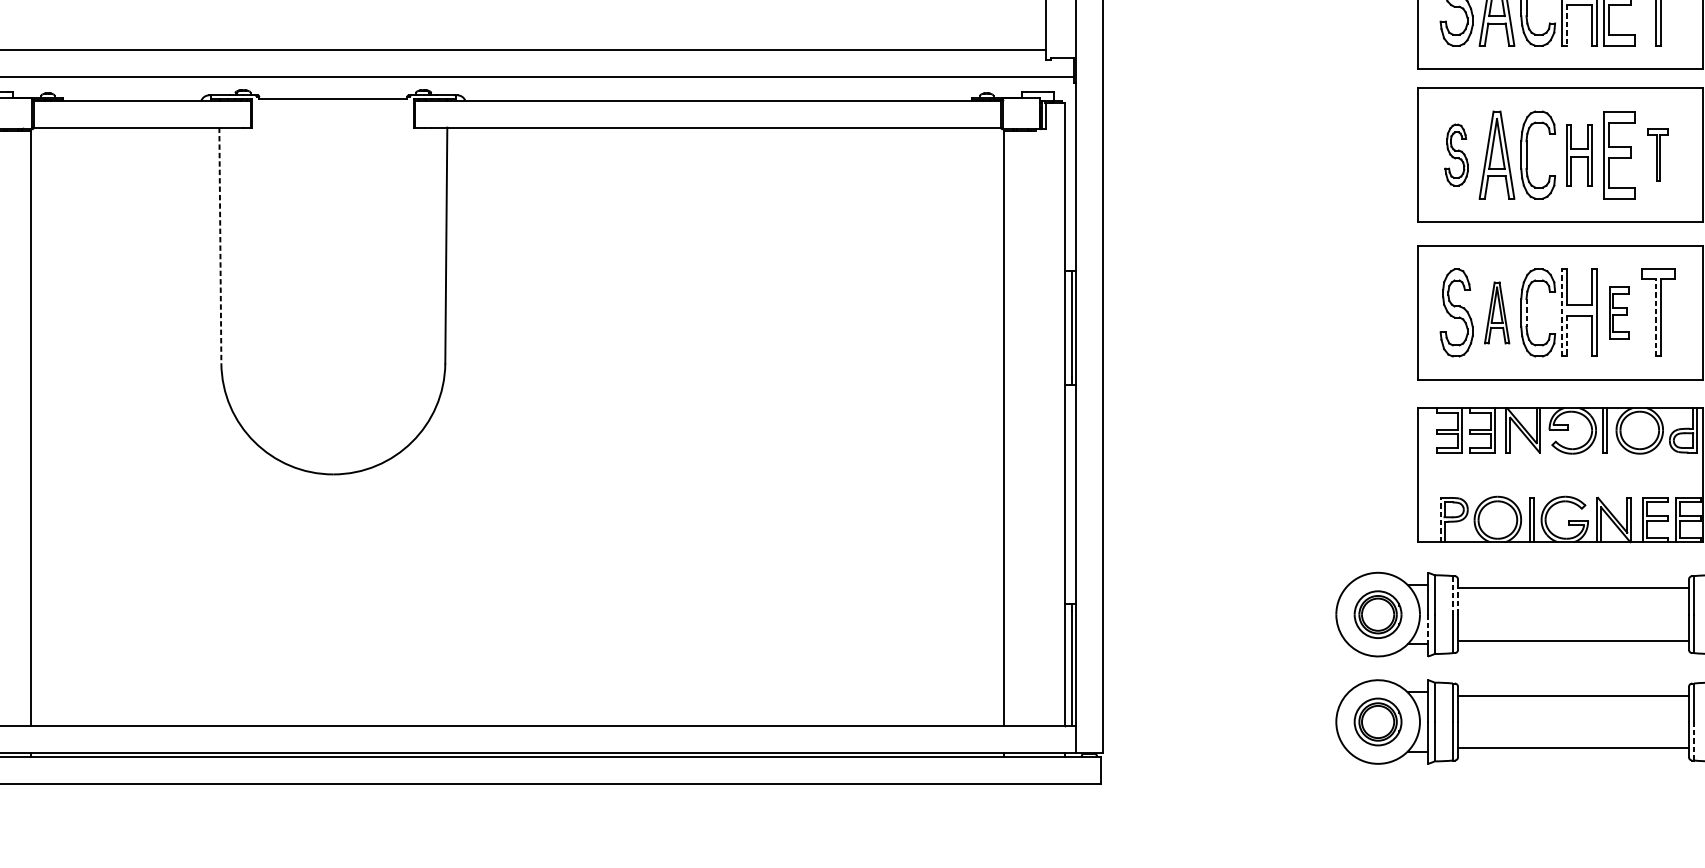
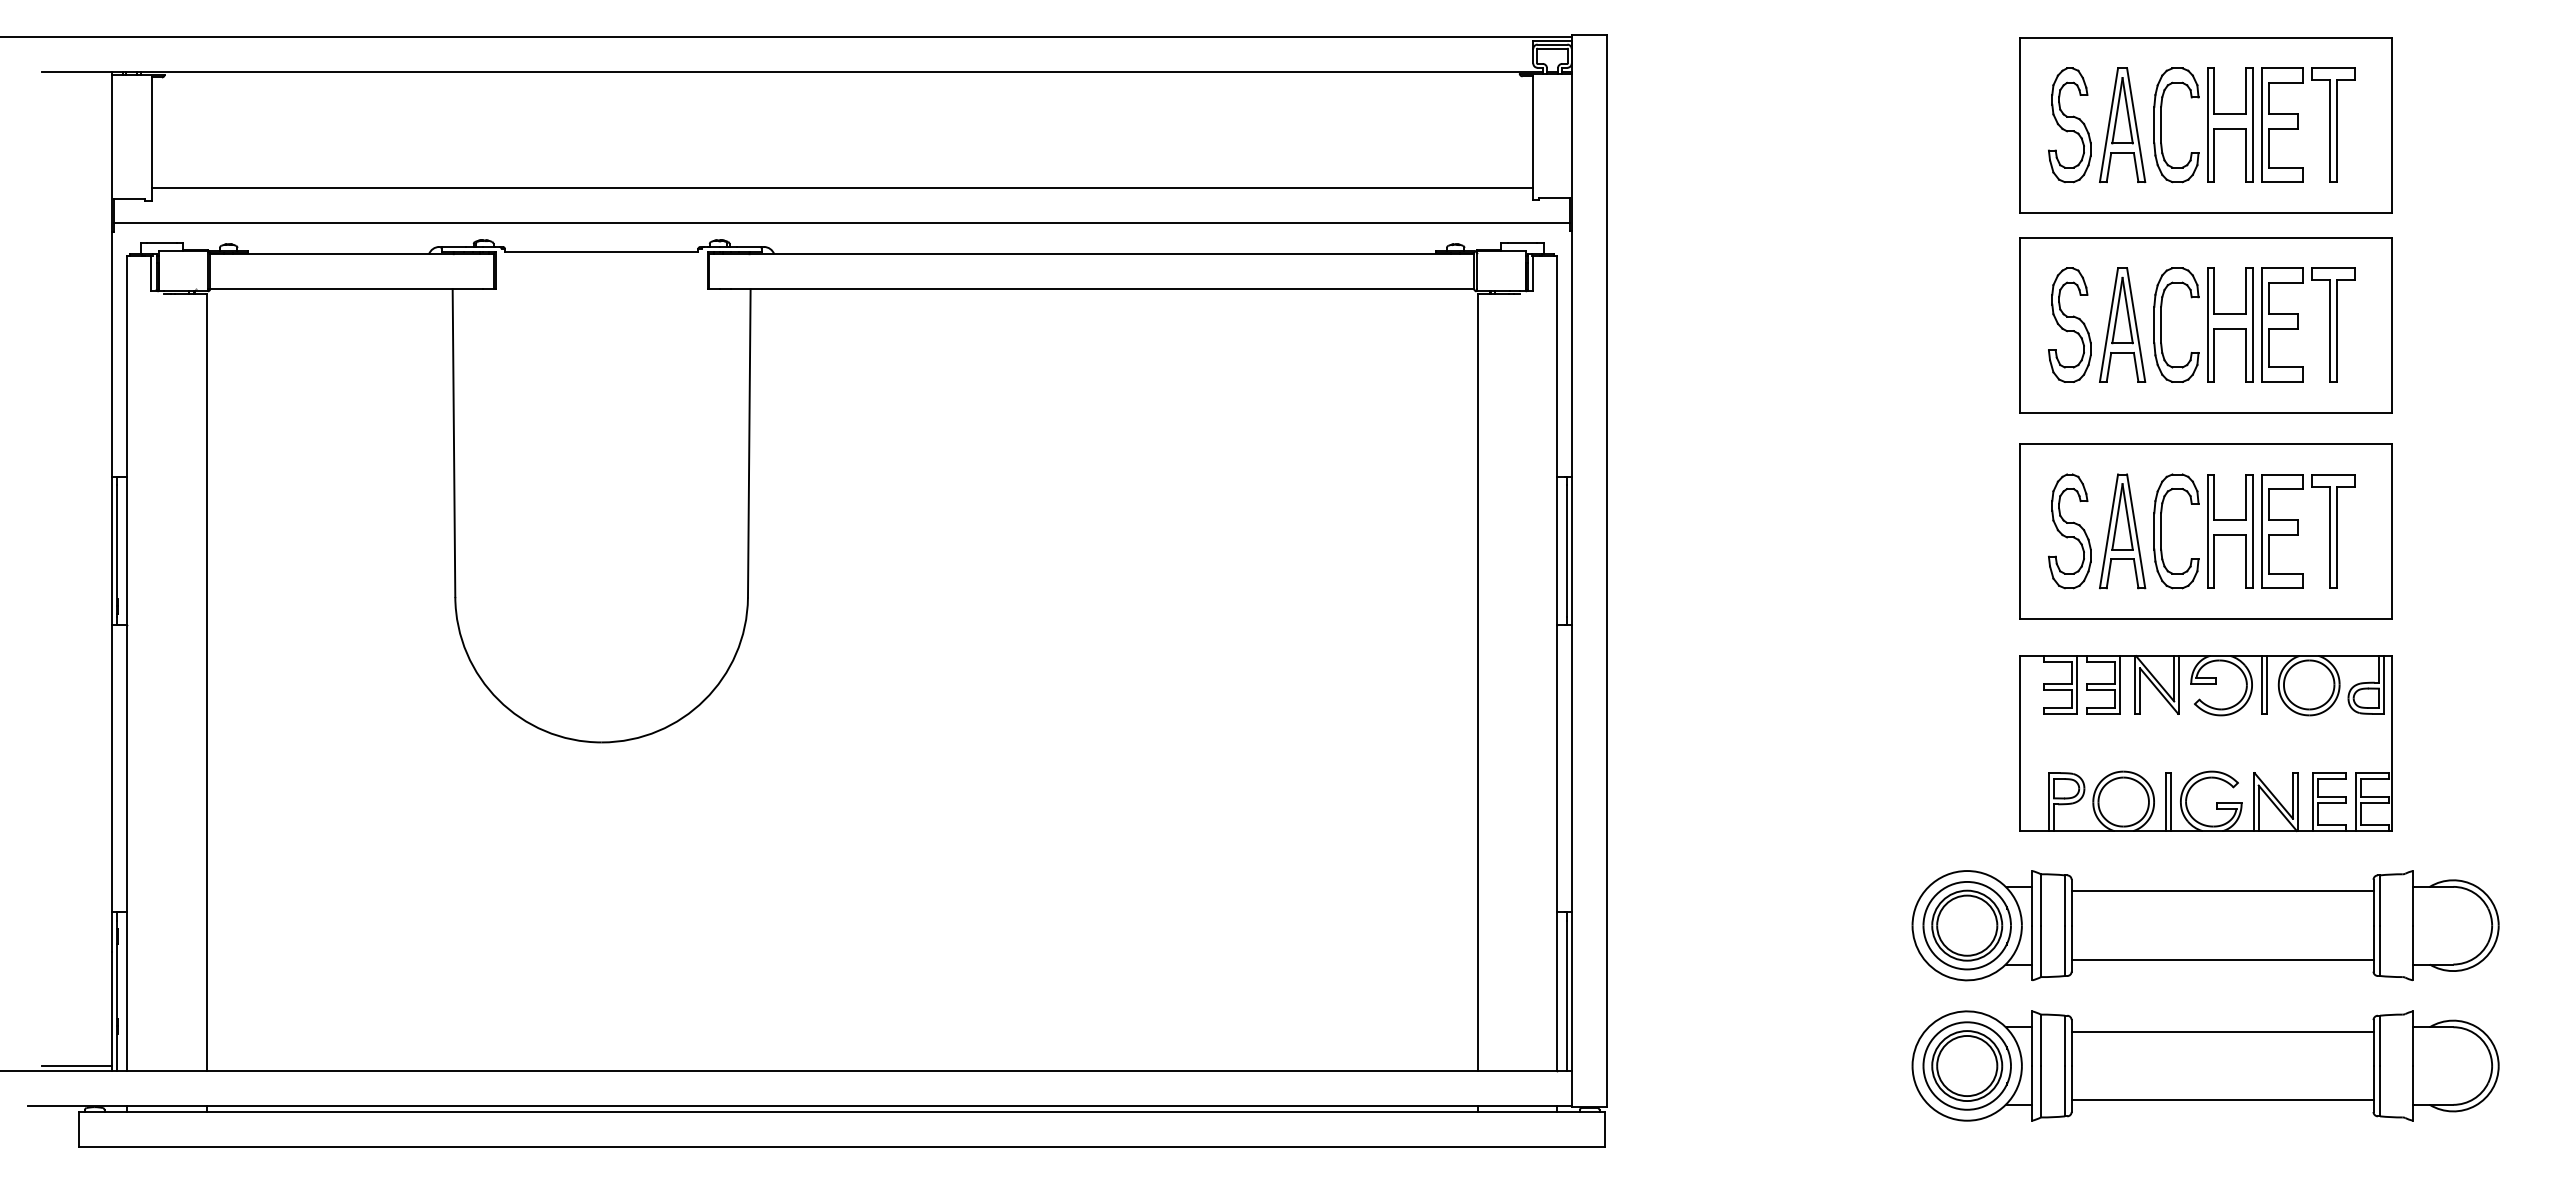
line: (1567, 25) -> (2214, 155), dashed -> solid
part: (1456, 154) -> (2069, 324), size x1.43
part: (1579, 154) -> (2230, 324), size x1.43
part: (1658, 154) -> (2333, 324), size x1.67
line: (219, 245) -> (453, 443), dashed -> solid
part: (1496, 313) -> (2122, 531), size x1.43
line: (1526, 313) -> (2161, 531), dashed -> solid
line: (1561, 313) -> (2207, 531), dashed -> solid
part: (1619, 313) -> (2282, 531), size x1.67
line: (1656, 317) -> (2330, 537), dashed -> solid
line: (1567, 335) -> (2214, 561), dashed -> solid
line: (1440, 520) -> (2048, 802), dashed -> solid
line: (1453, 596) -> (2065, 901), dashed -> solid
line: (1457, 600) -> (2071, 907), dashed -> solid
part: (1377, 614) -> (1966, 925), size x1.43
line: (1428, 629) -> (2032, 945), dashed -> solid
part: (1377, 721) -> (1966, 1065), size x1.43
line: (1694, 740) -> (2380, 1090), dashed -> solid

